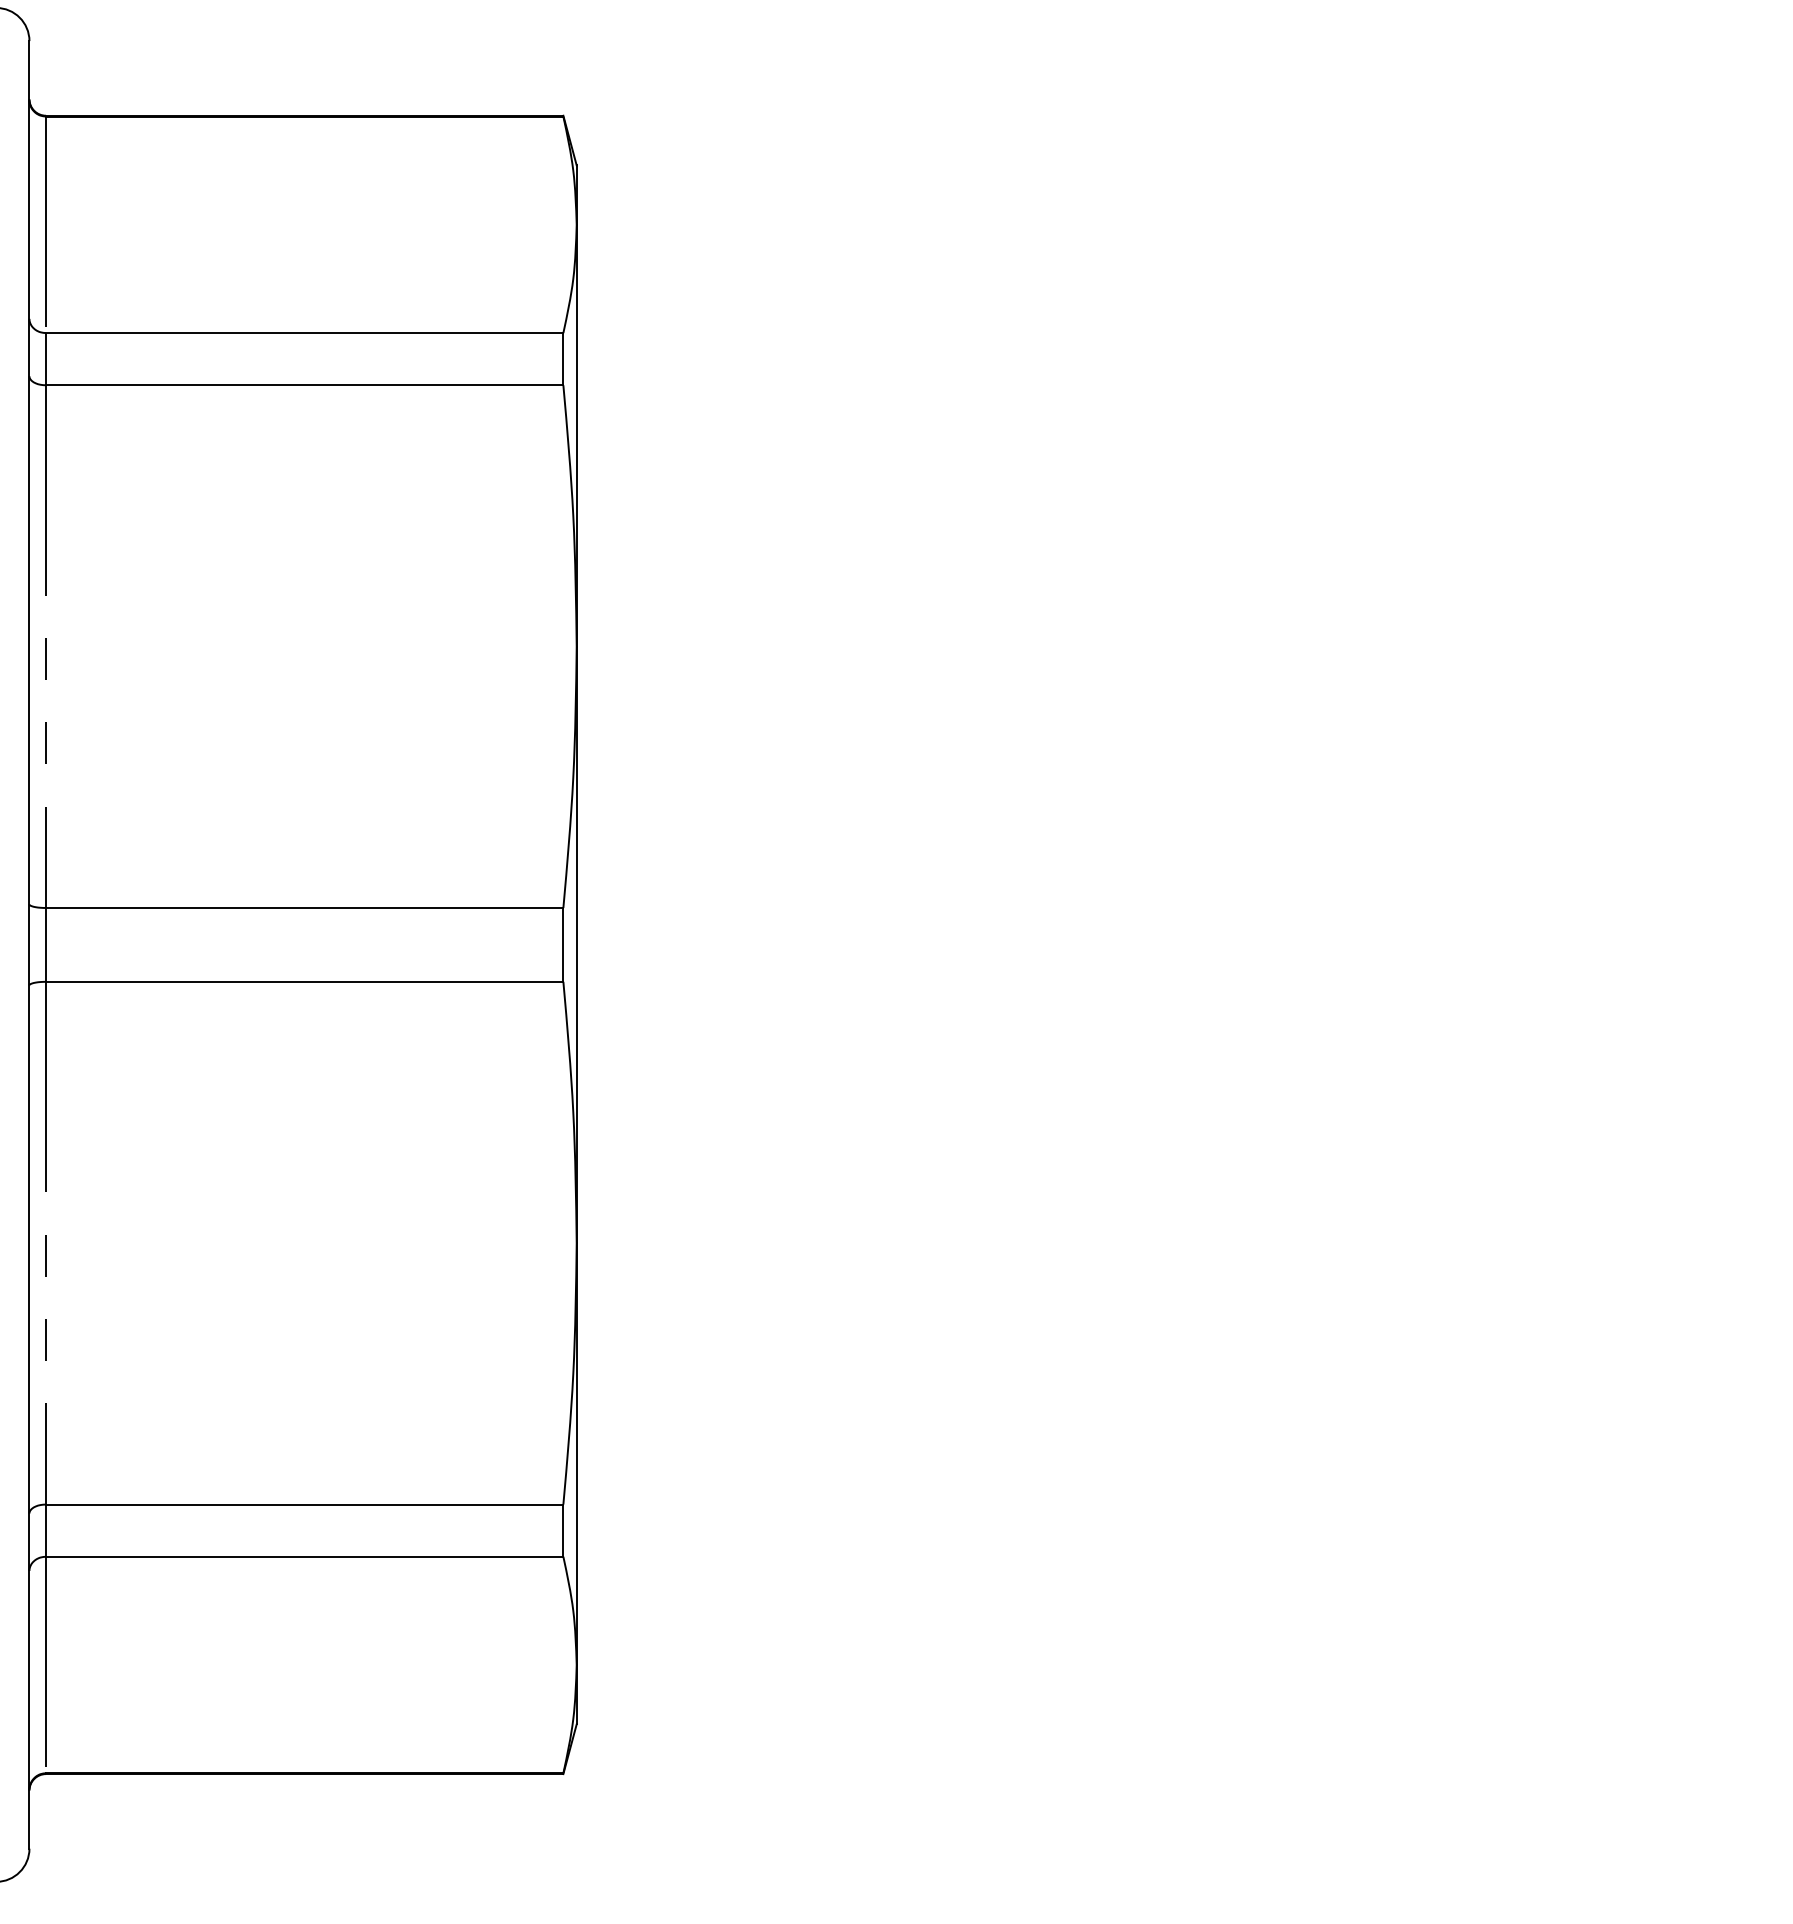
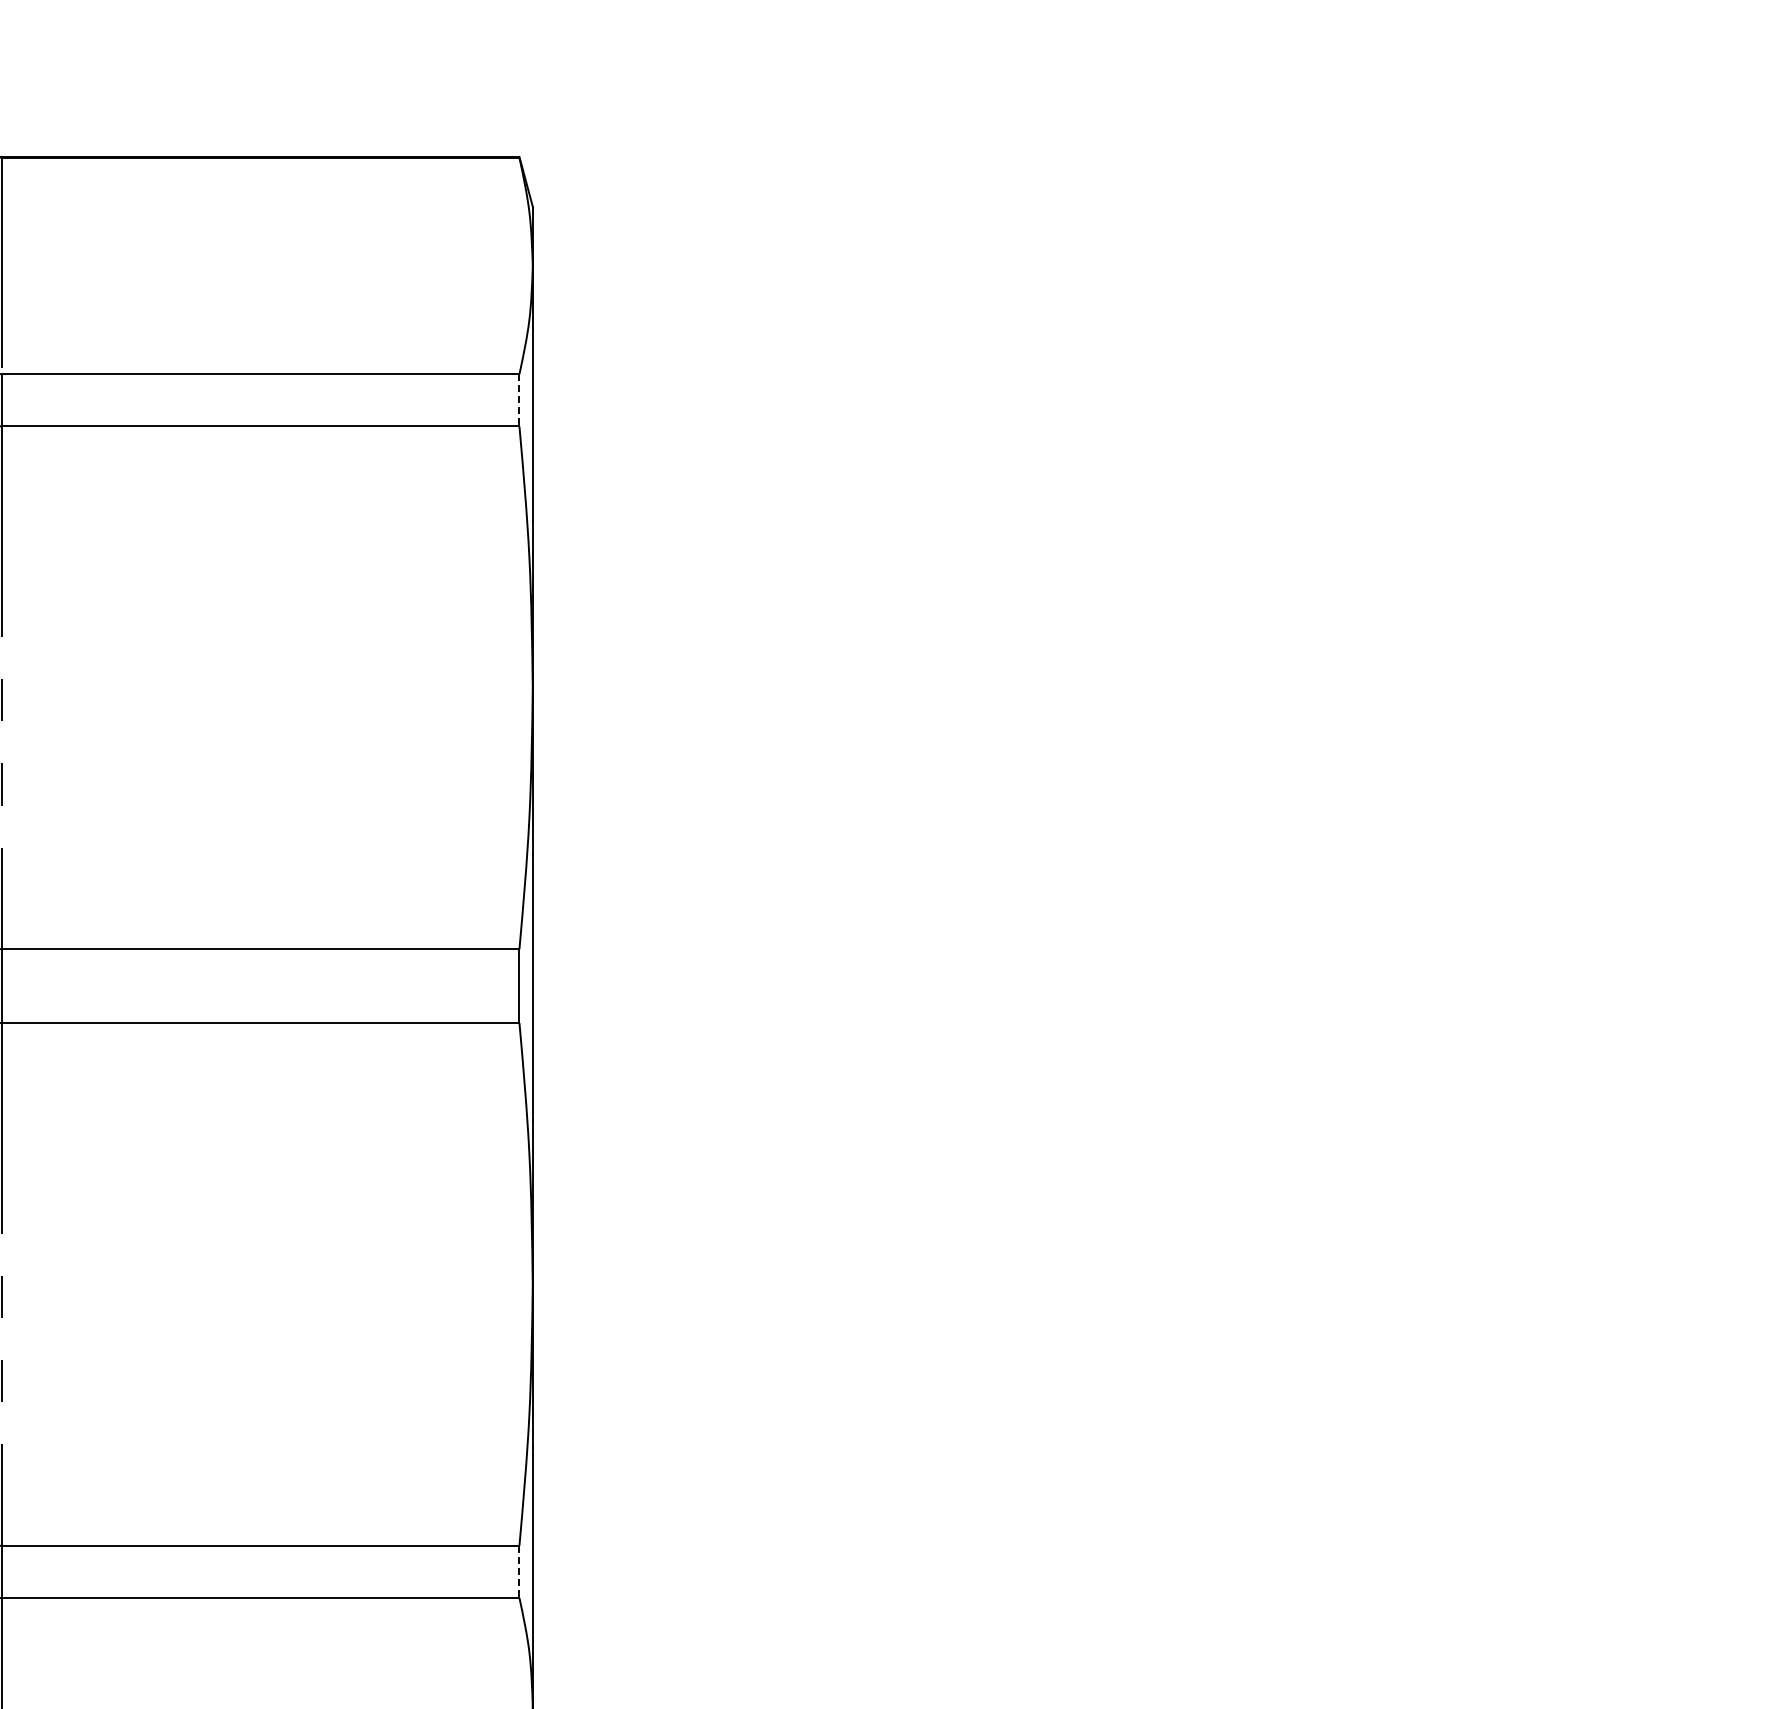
line: (563, 359) -> (519, 400), solid -> dashed
line: (563, 1531) -> (519, 1572), solid -> dashed

